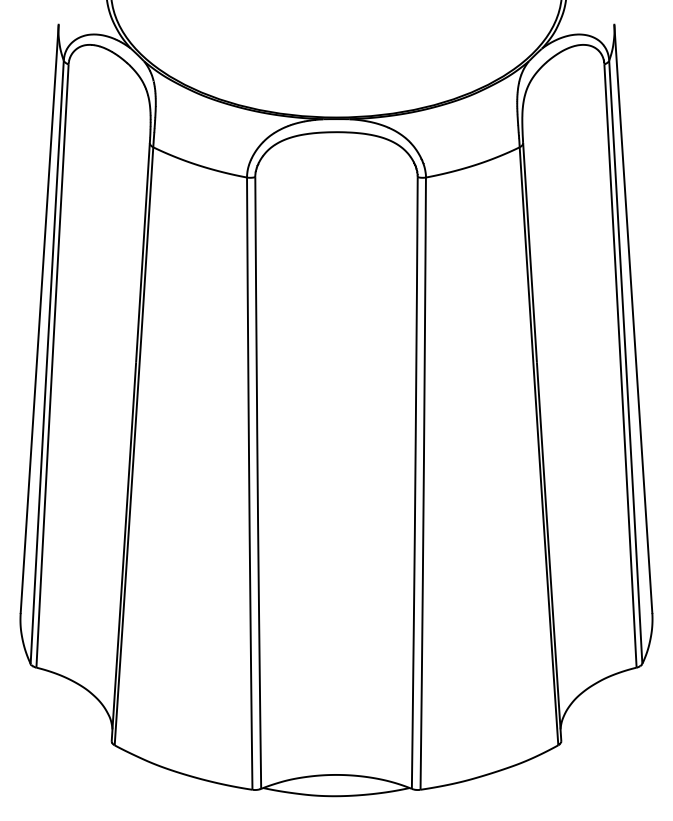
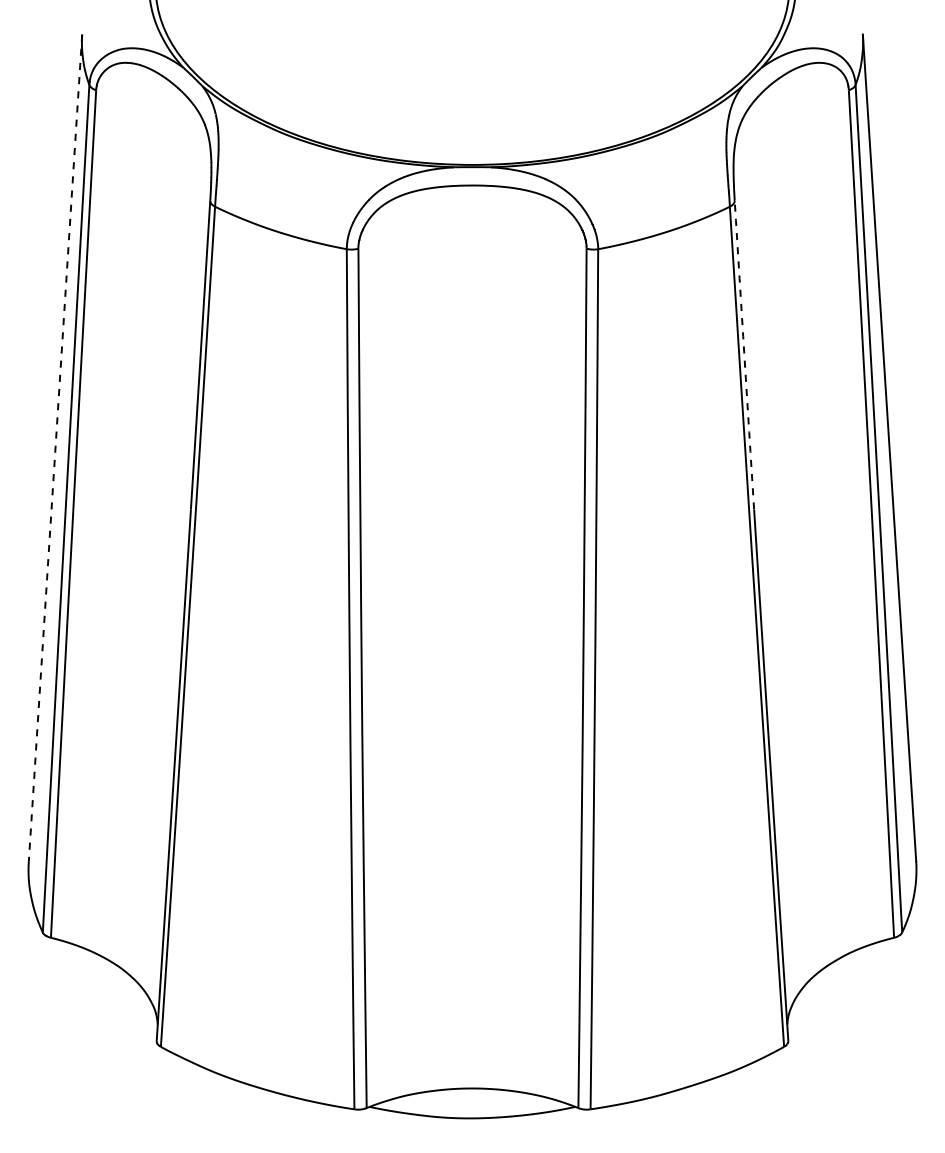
line: (530, 253) -> (744, 355), solid -> dashed
line: (39, 319) -> (55, 448), solid -> dashed

